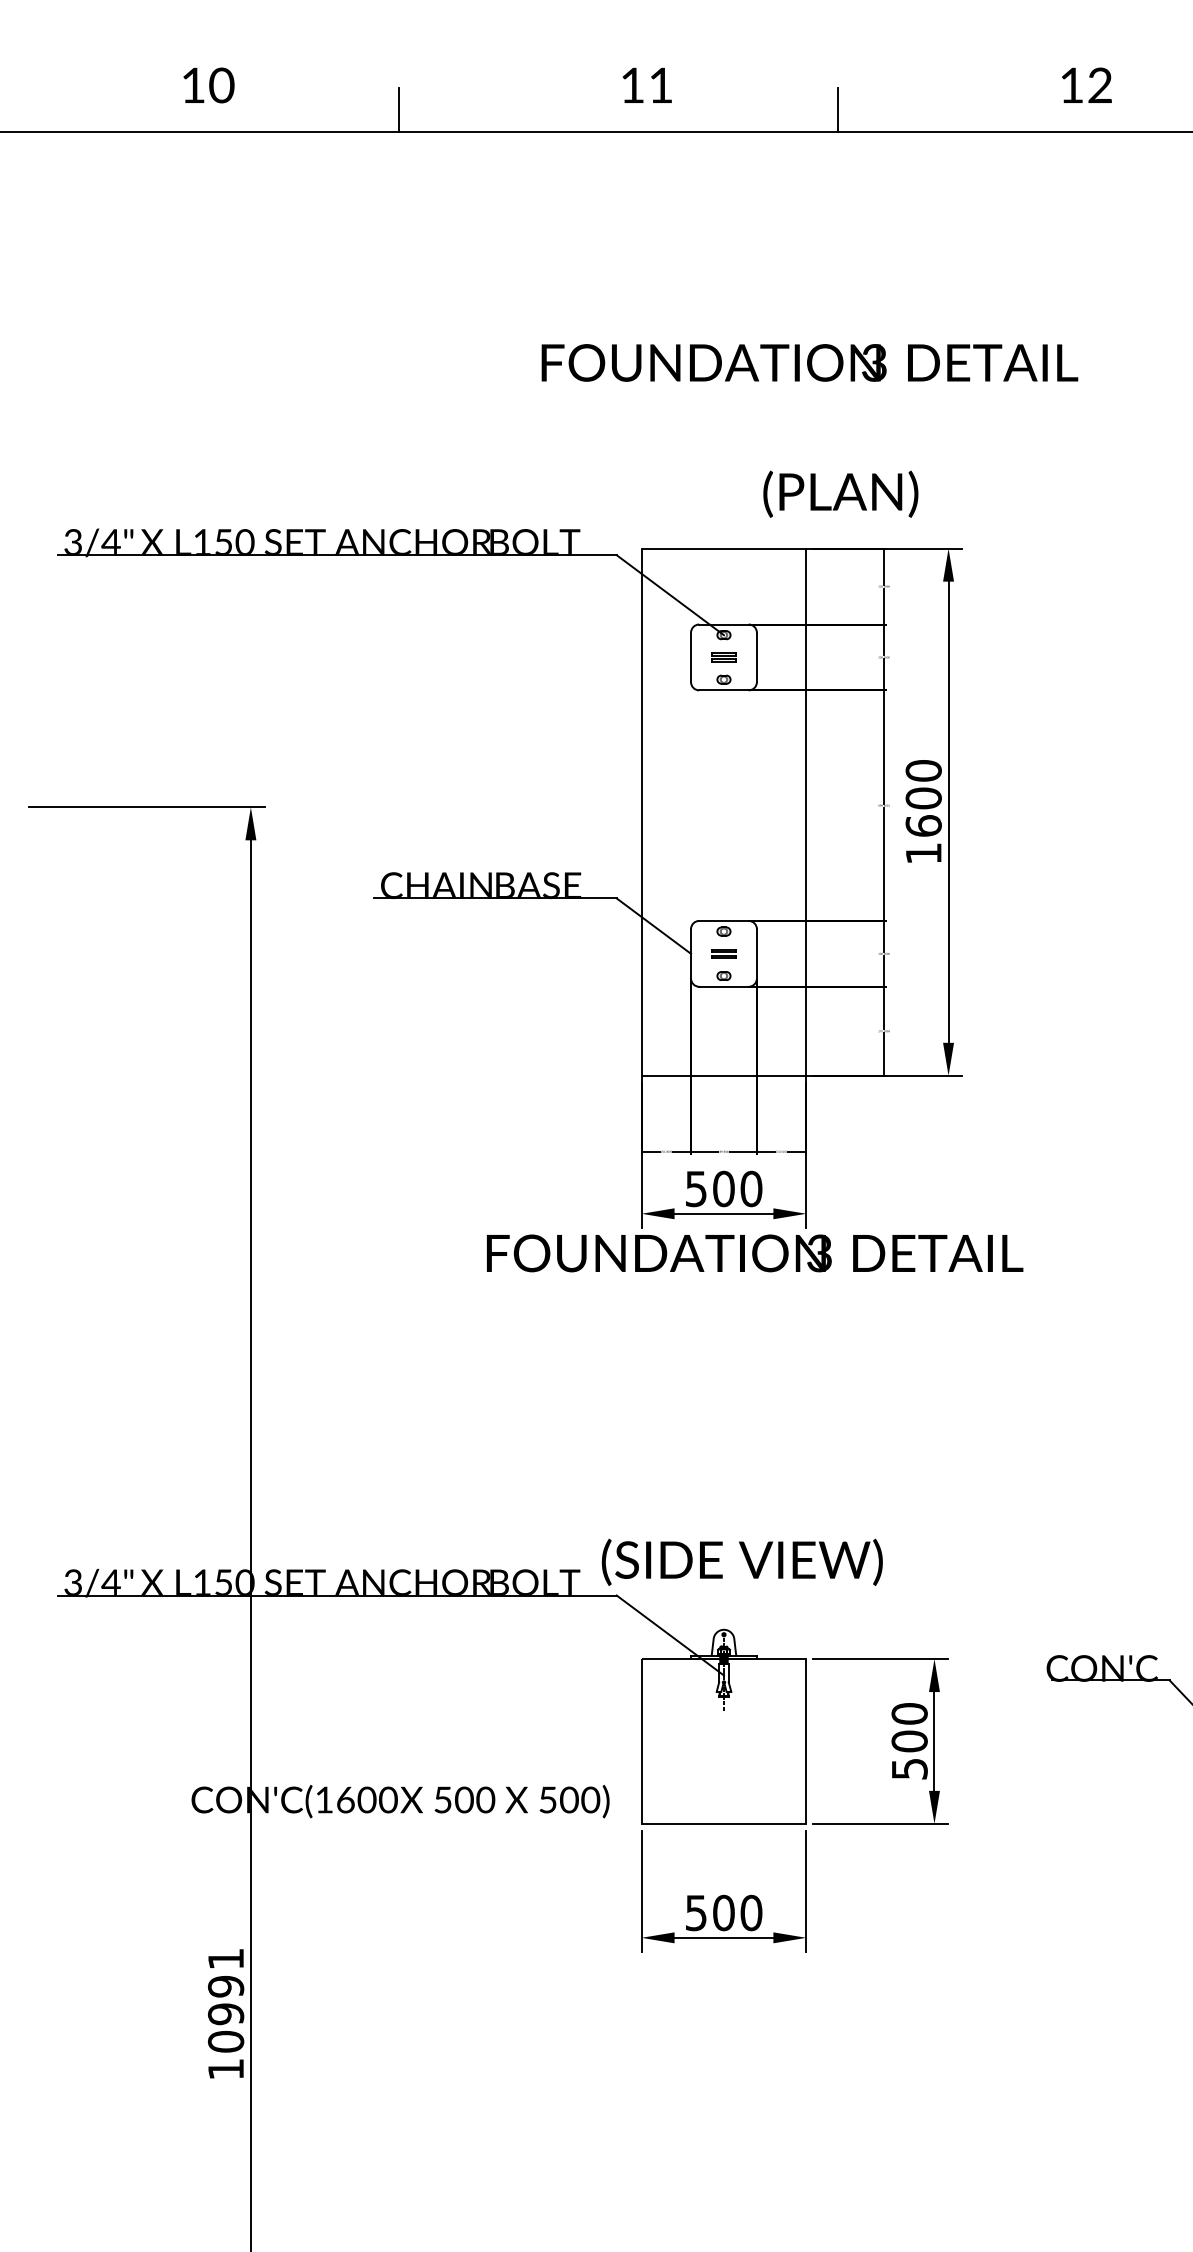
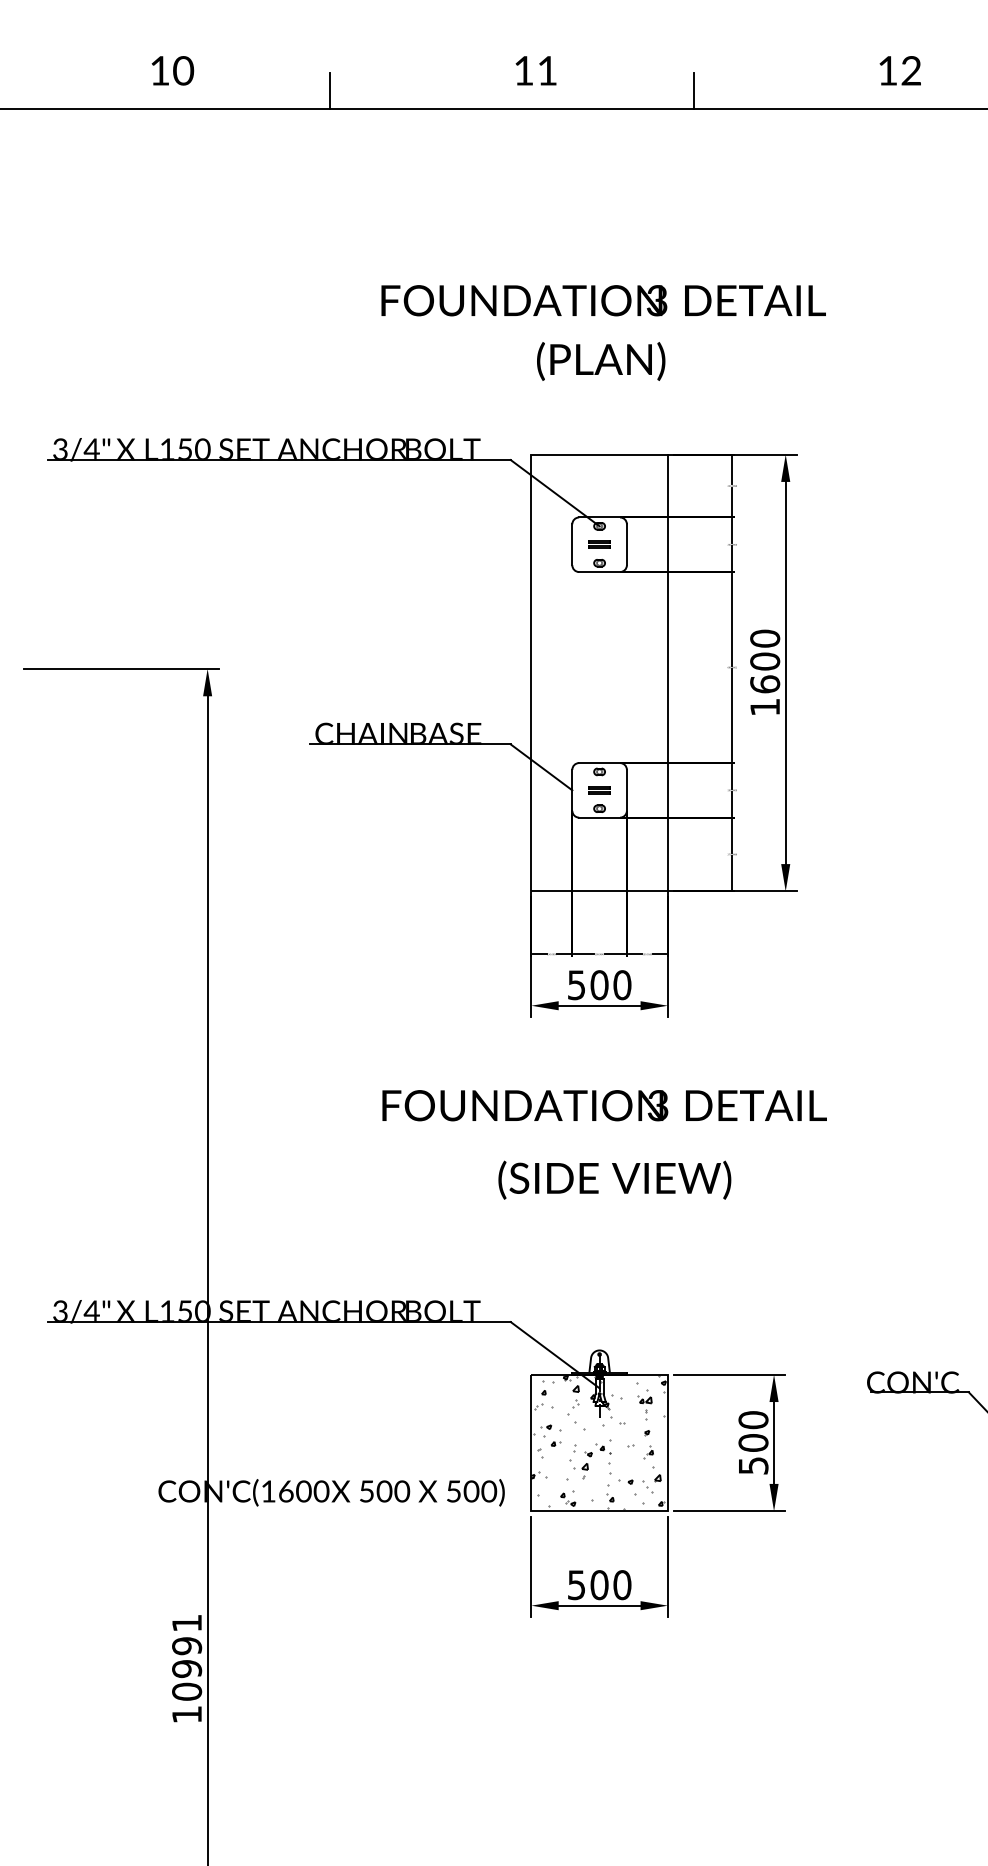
text: (809, 362) -> (603, 300), moved
text: (840, 493) -> (600, 360), moved
text: (755, 1253) -> (605, 1105), moved
text: (741, 1561) -> (614, 1179), moved
hatch: (722, 1740) -> (598, 1442), added

